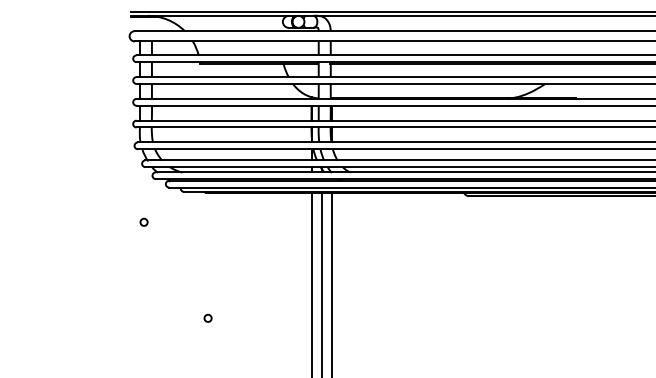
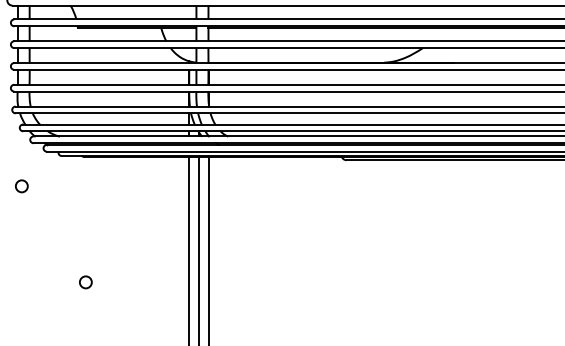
circle: (143, 222) -> (21, 186), size x1.67
circle: (207, 318) -> (85, 282), size x1.67

